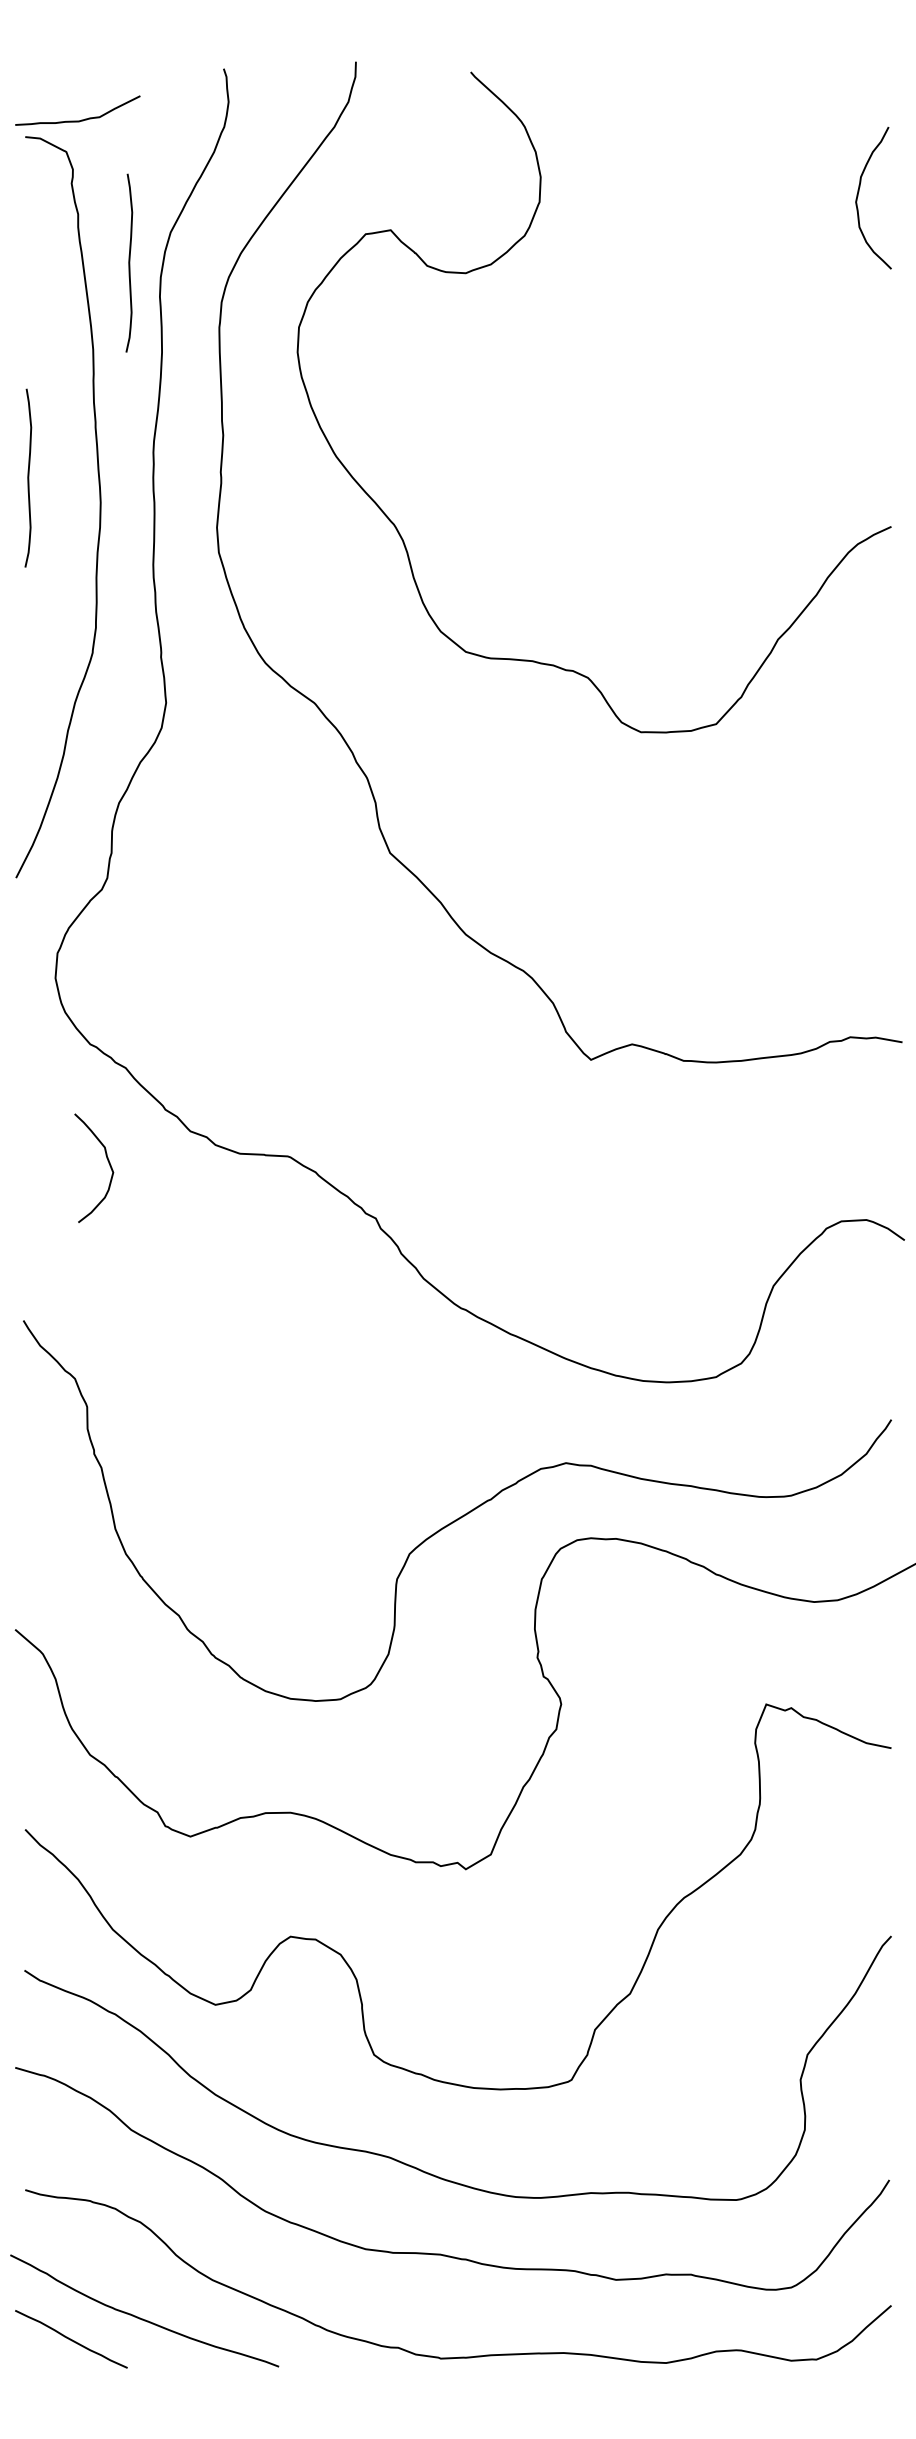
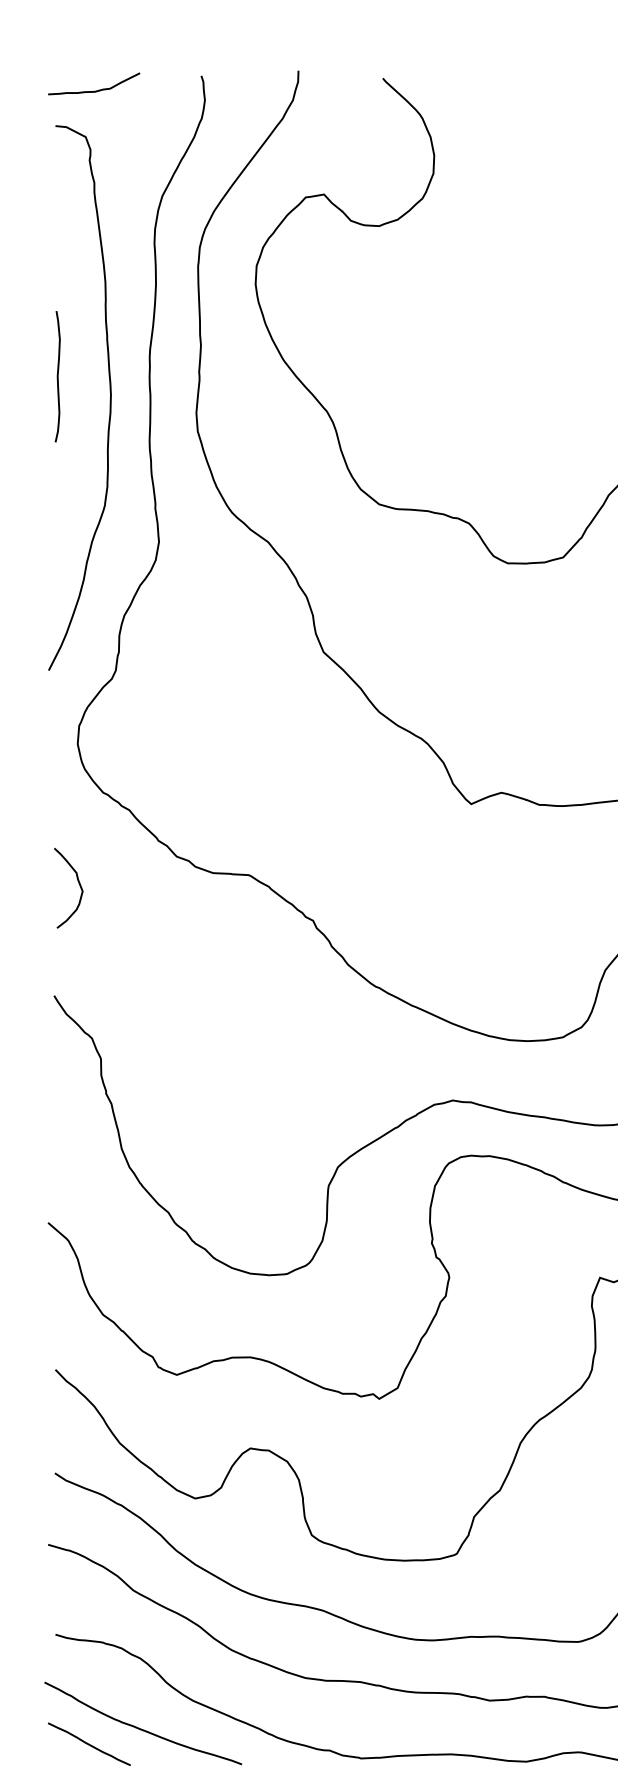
curve: (81, 119) -> (96, 90), moved
curve: (129, 262) -> (132, 218), removed
curve: (107, 1161) -> (78, 883), moved

